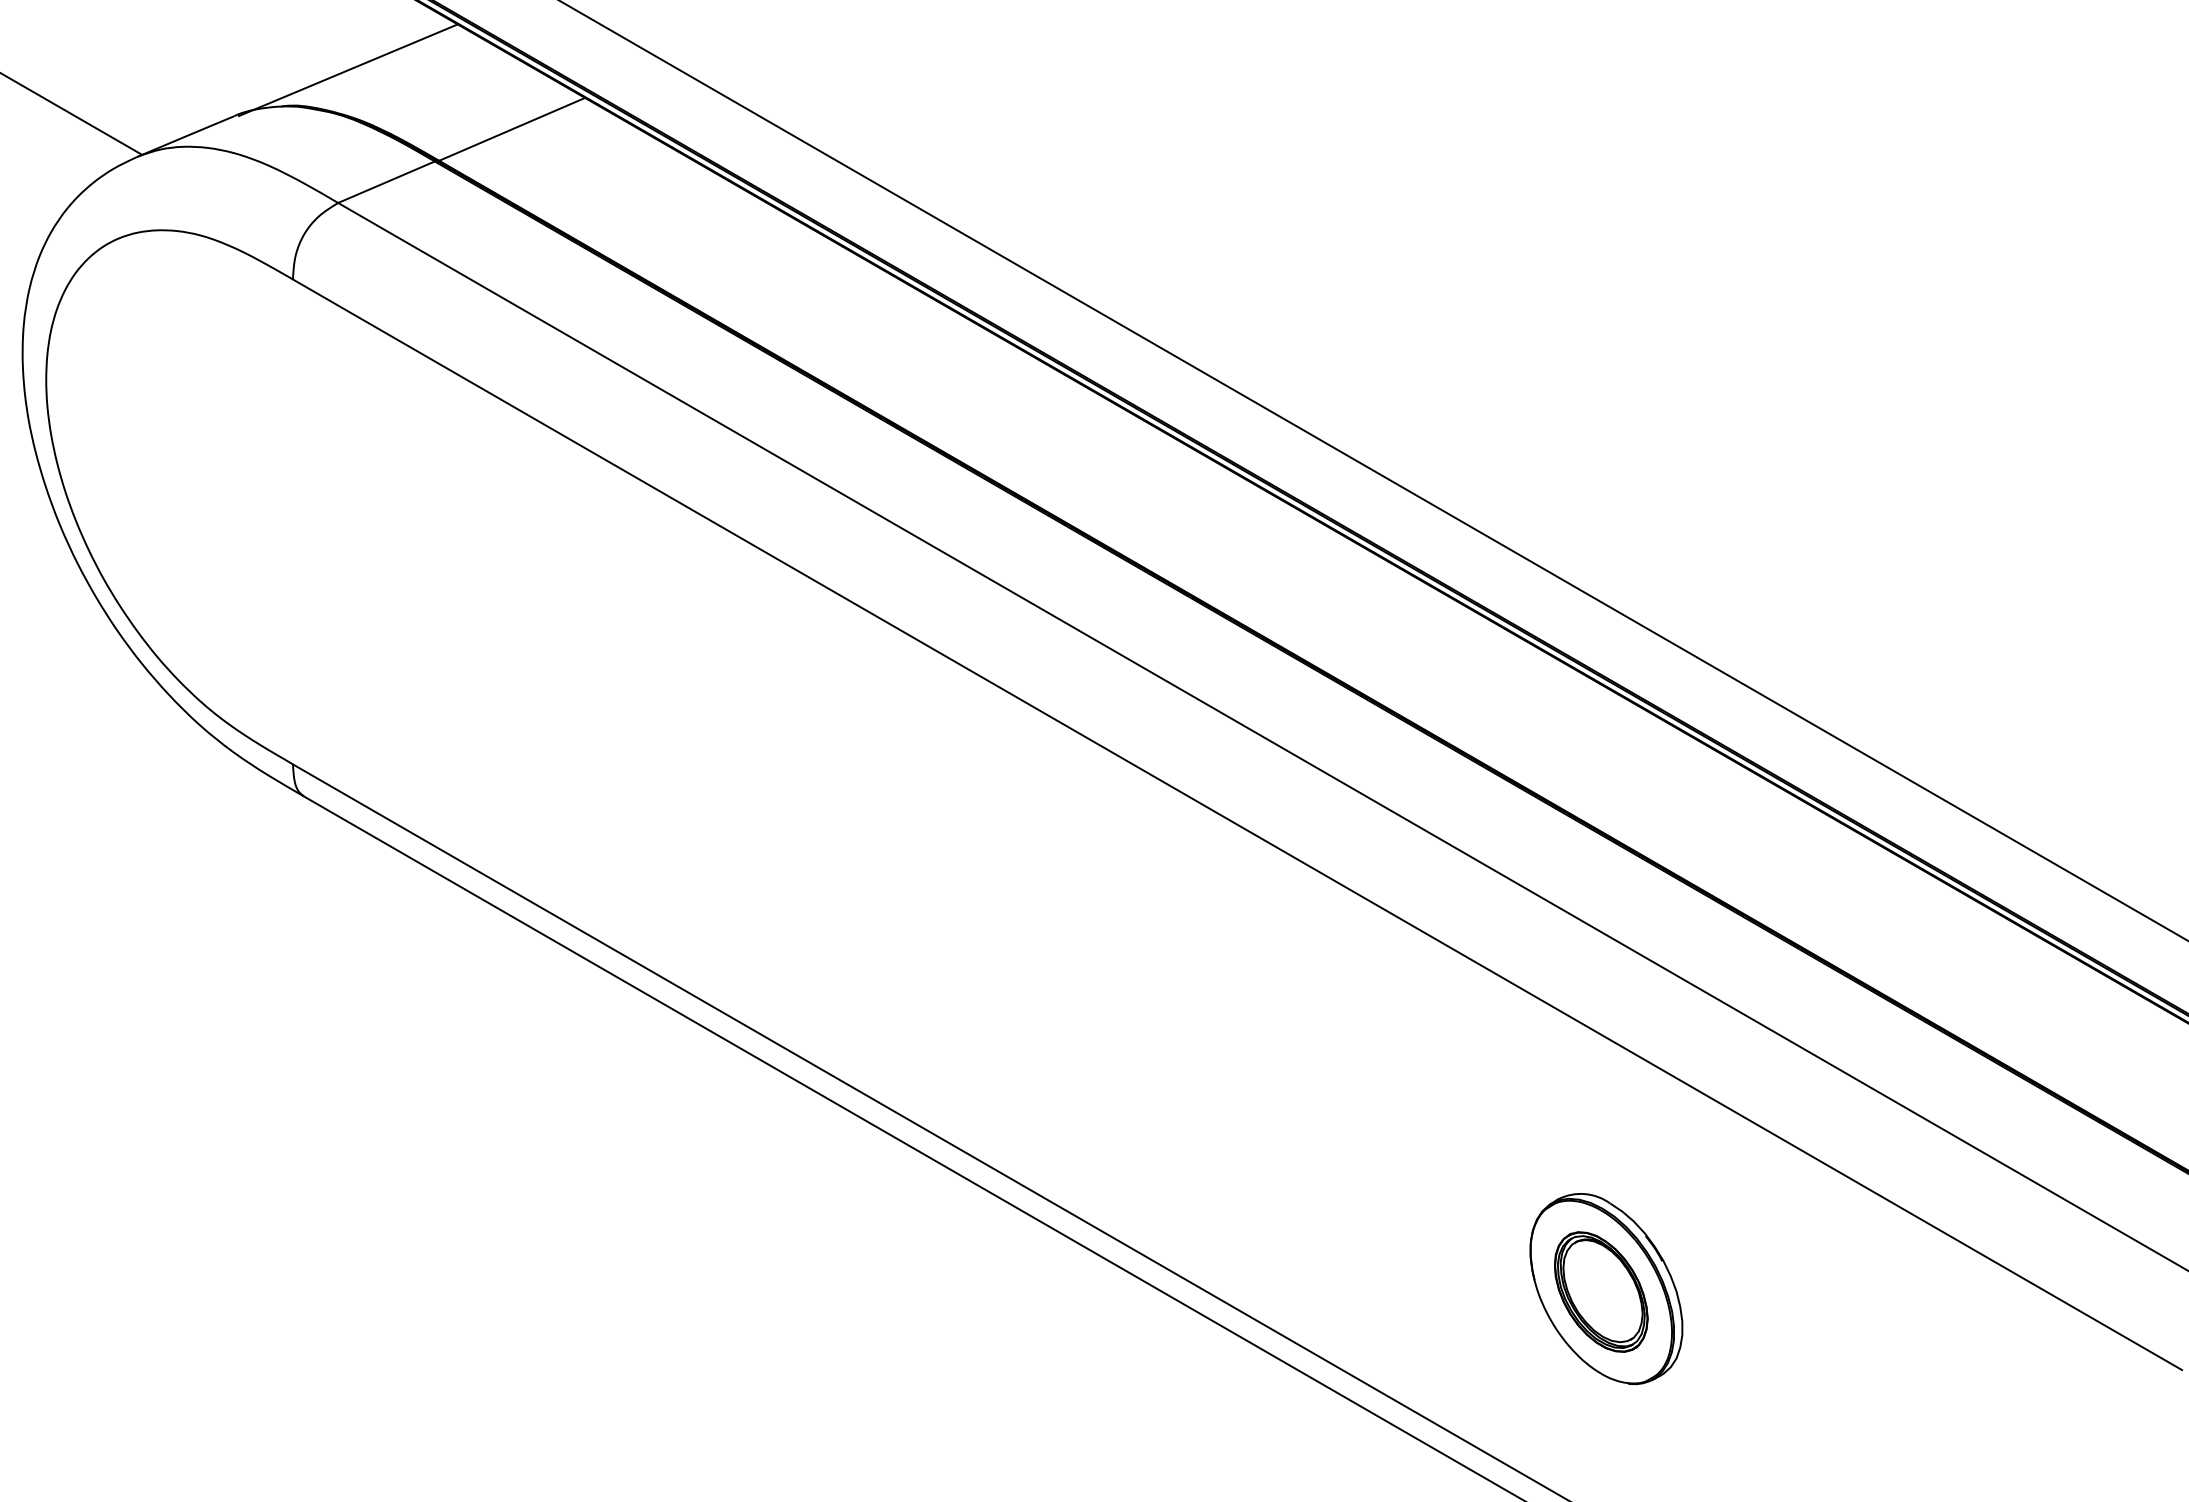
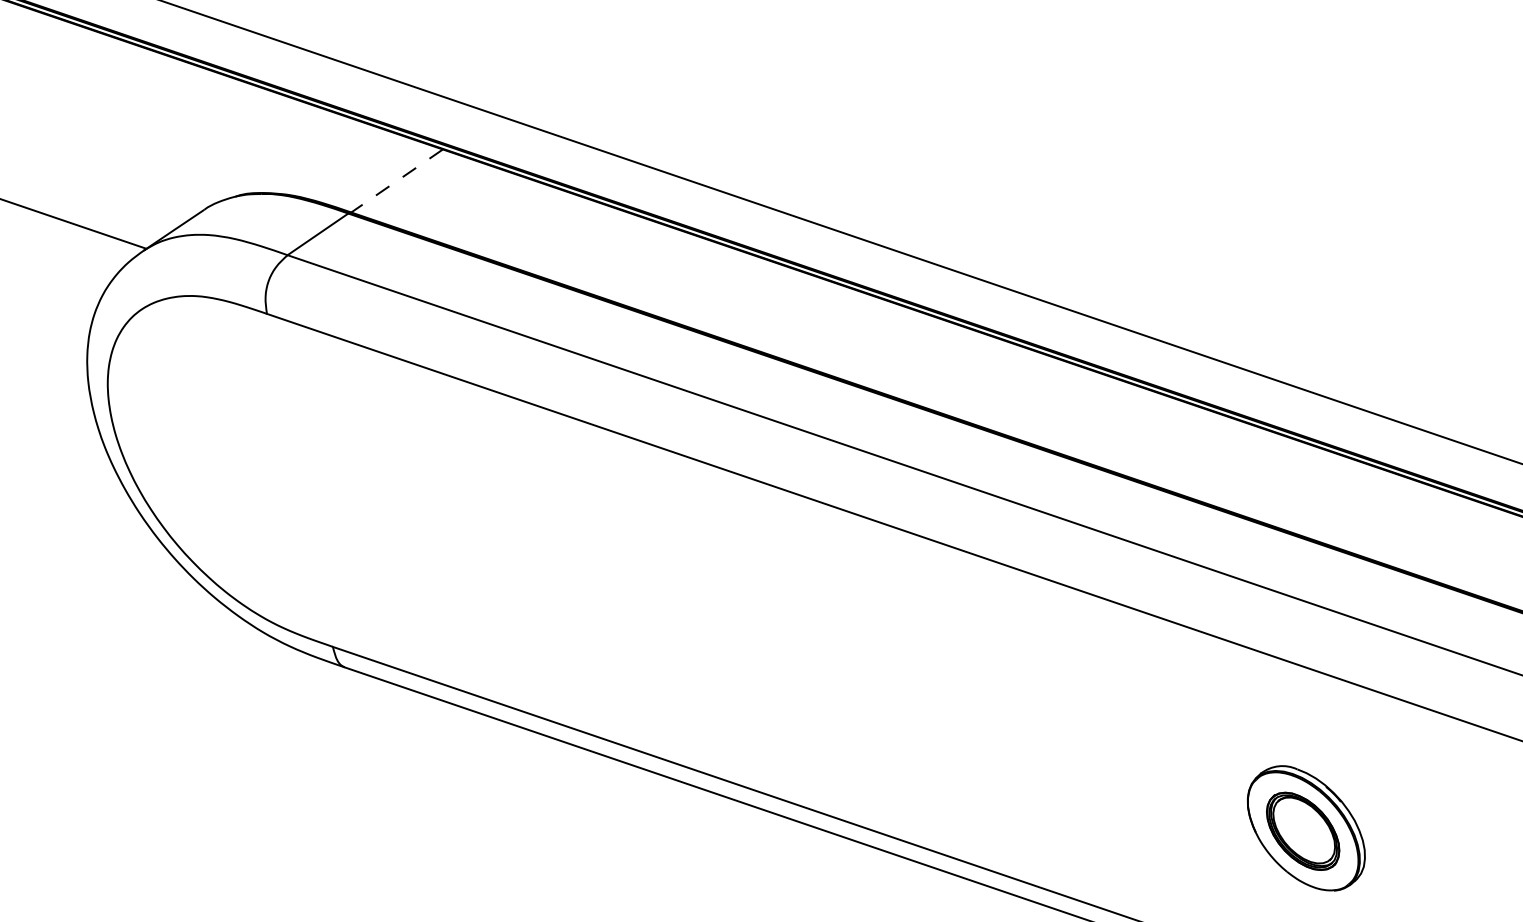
line: (347, 70) -> (276, 162), removed
line: (511, 129) -> (396, 181), solid -> dashed

